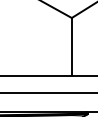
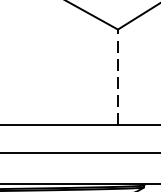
line: (71, 47) -> (117, 77), solid -> dashed

